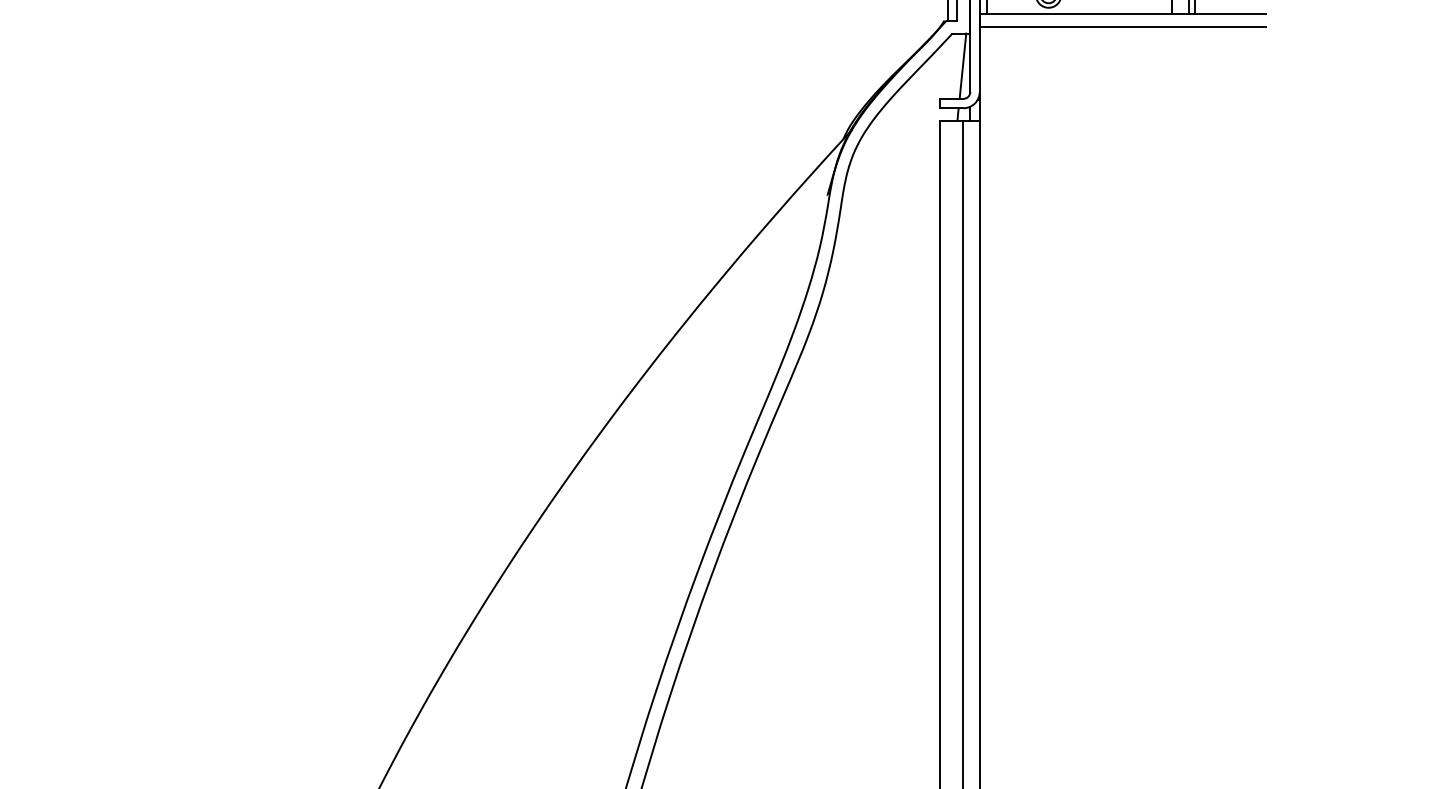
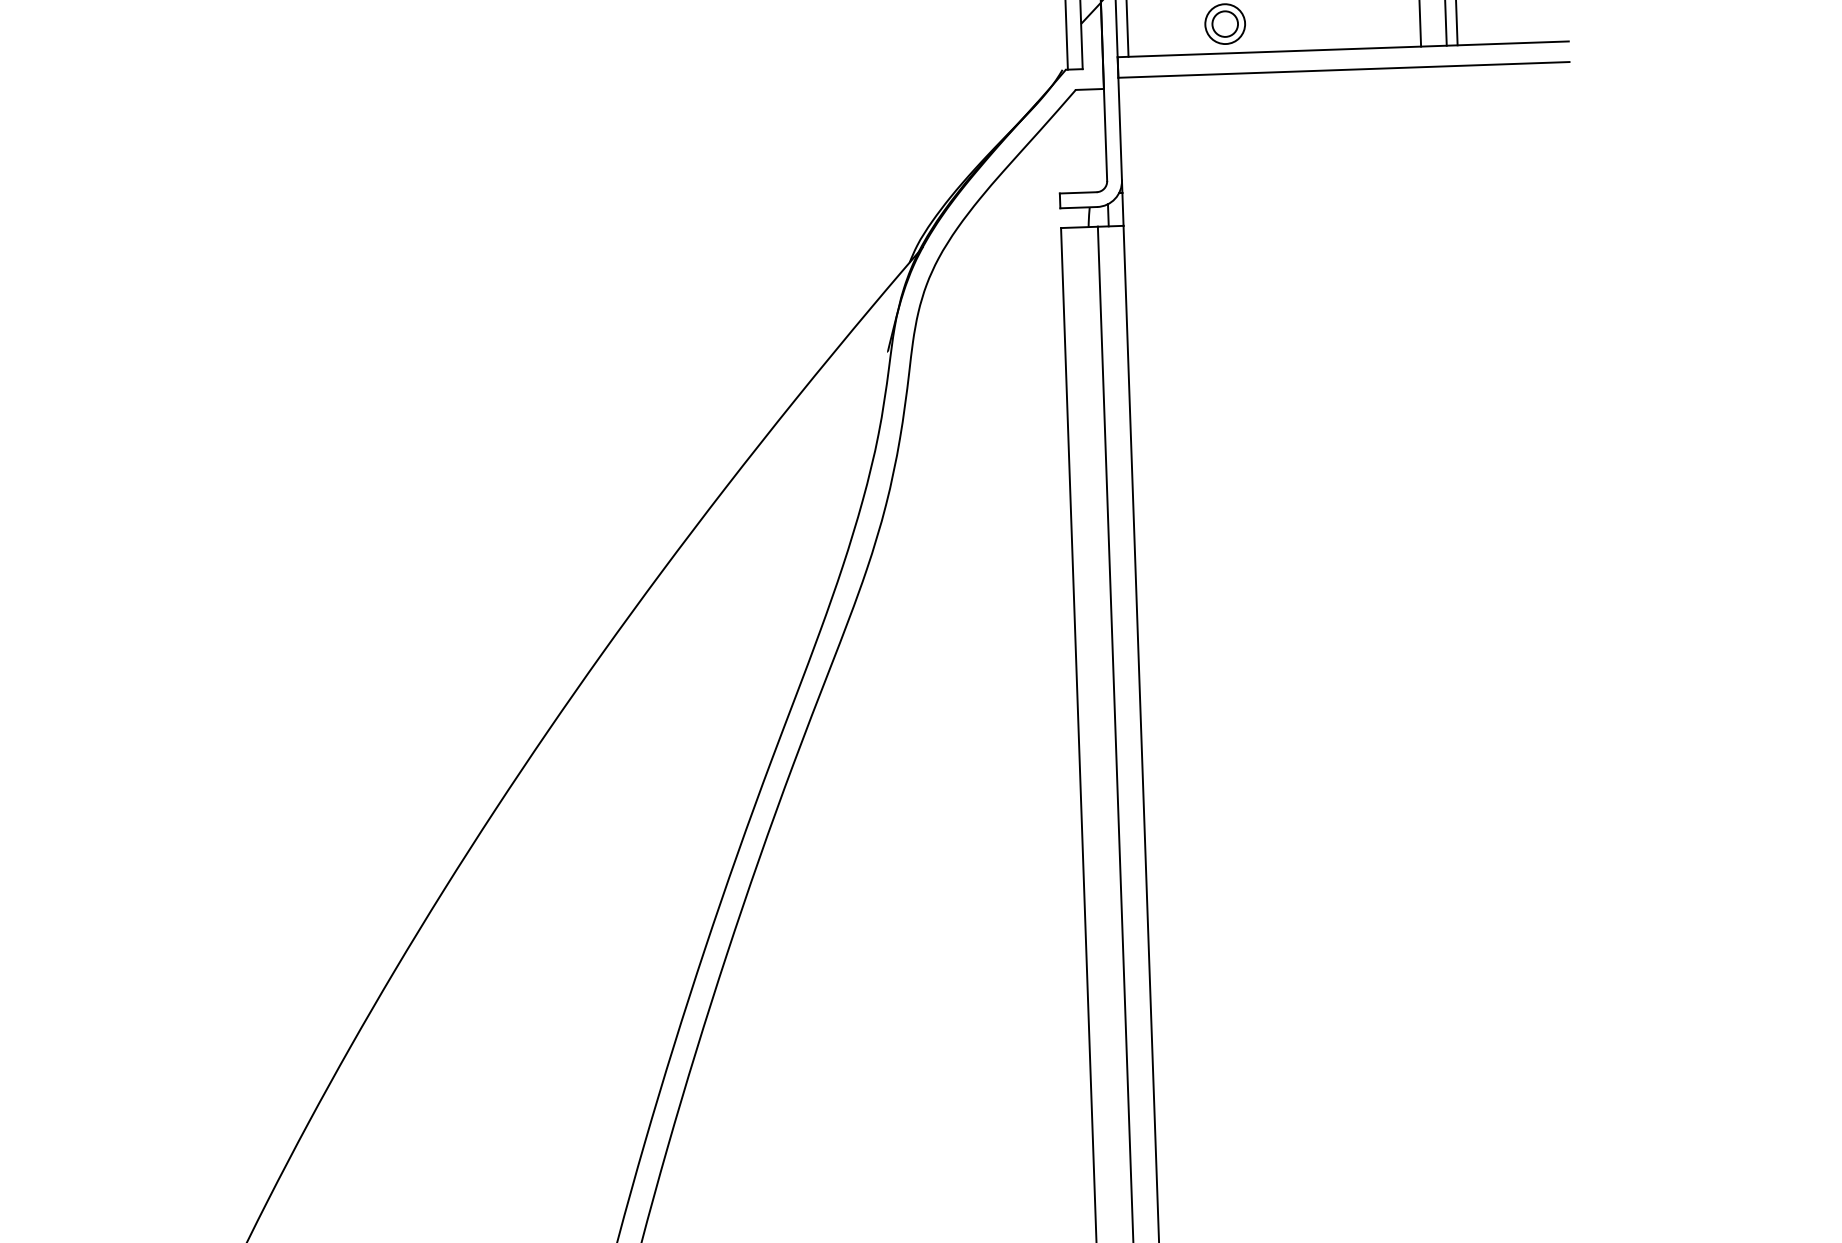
line: (962, 65) -> (1093, 139), removed

